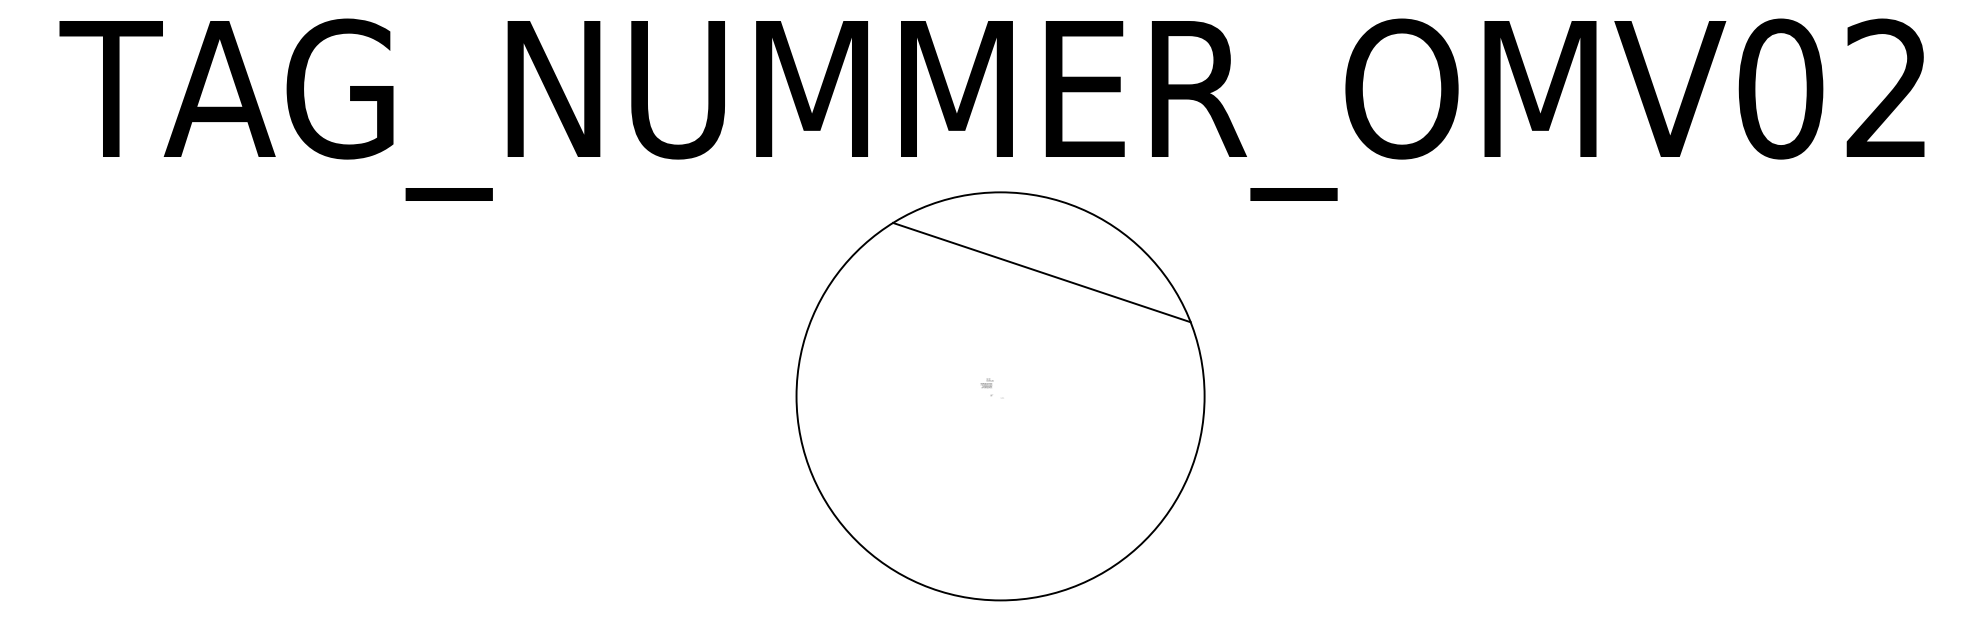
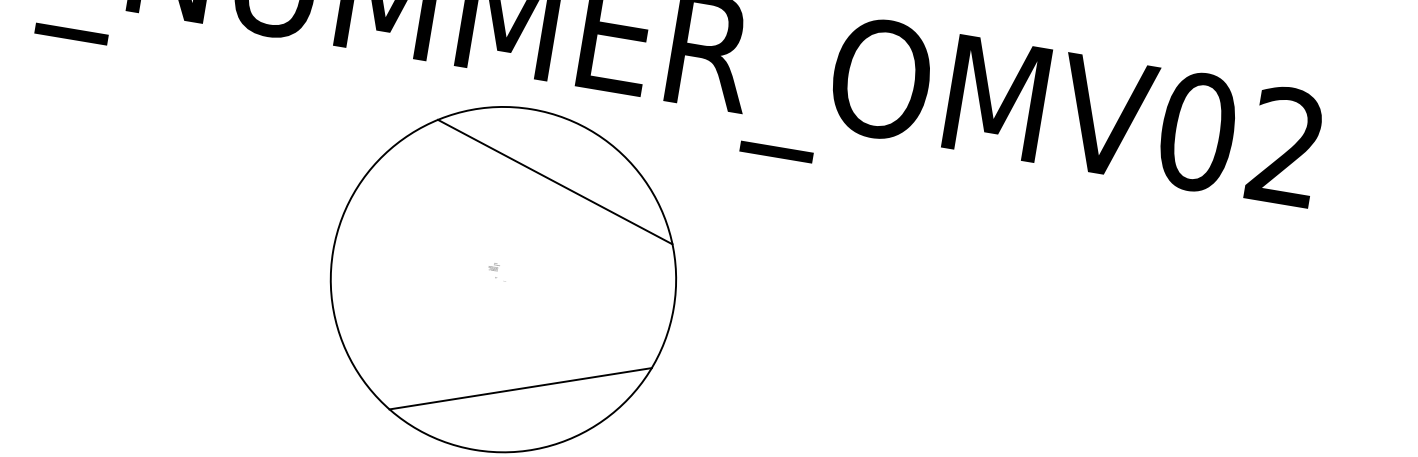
line: (1041, 519) -> (520, 388), added

